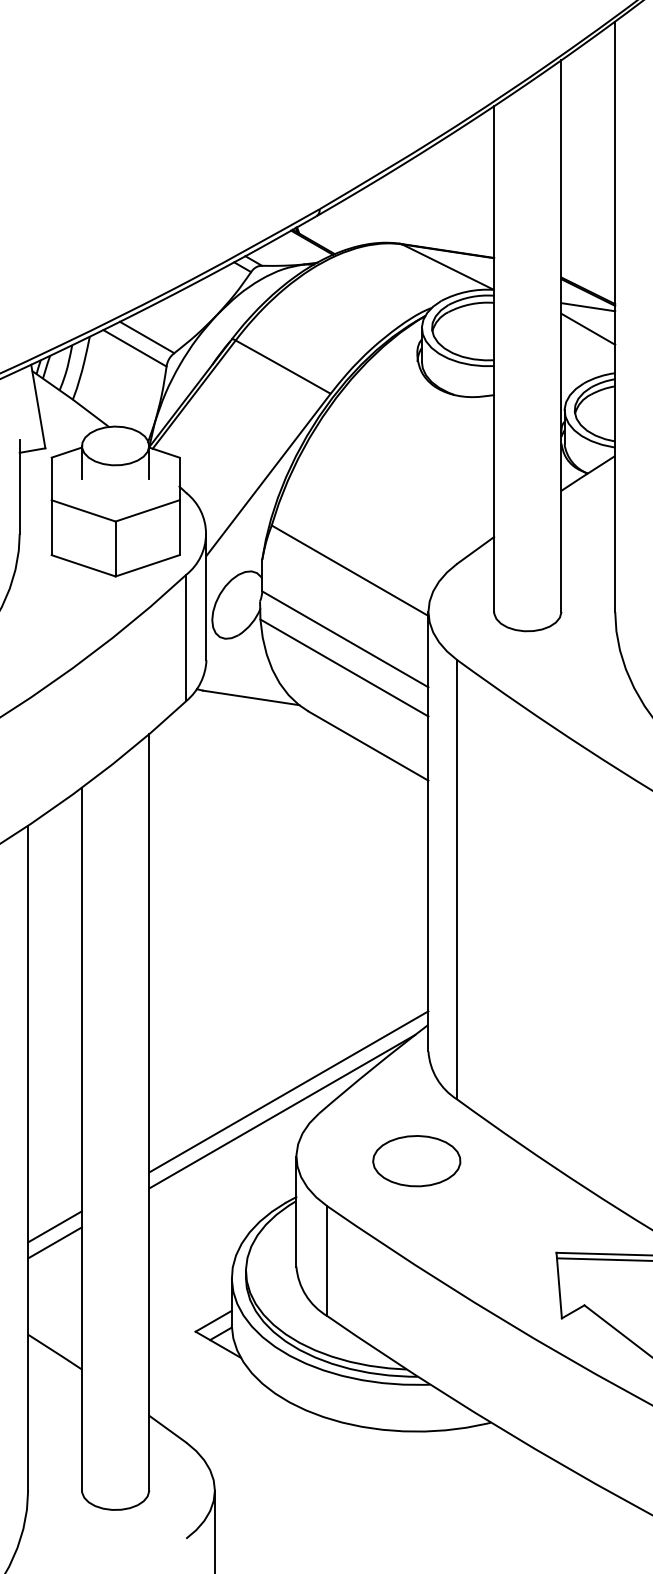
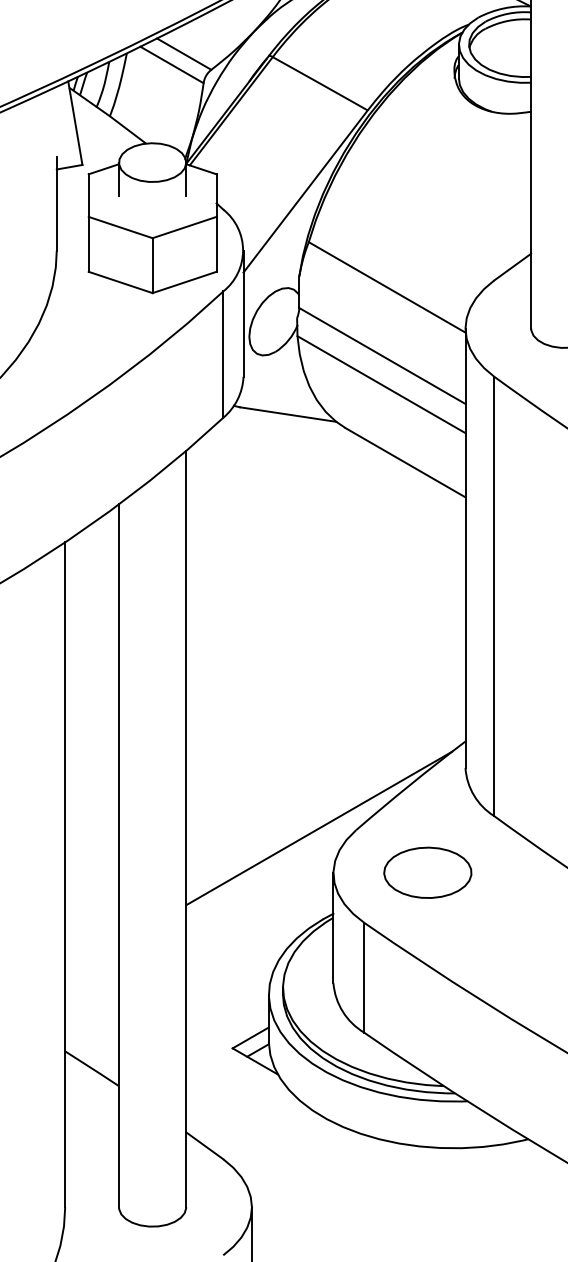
line: (288, 1091) -> (325, 808), removed
part: (416, 1161) -> (427, 873), moved
line: (54, 1226) -> (91, 943), removed
line: (54, 1242) -> (91, 959), removed

